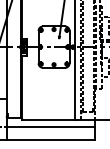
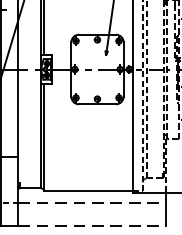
line: (51, 126) -> (93, 202), solid -> dashed
line: (51, 140) -> (93, 226), solid -> dashed

